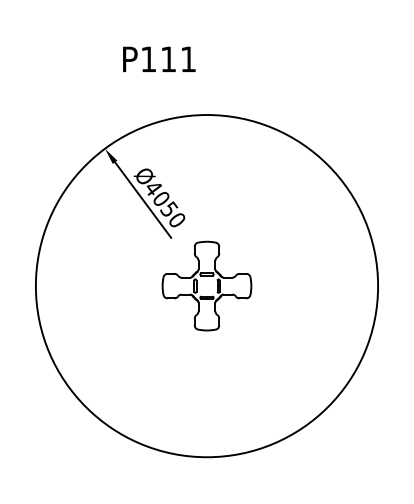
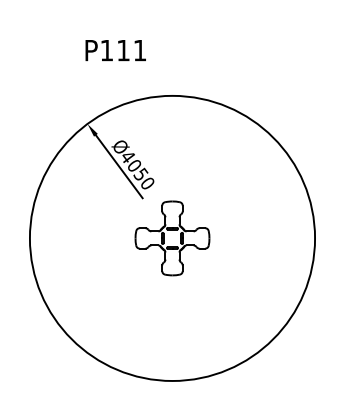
text: (158, 59) -> (115, 50), moved

